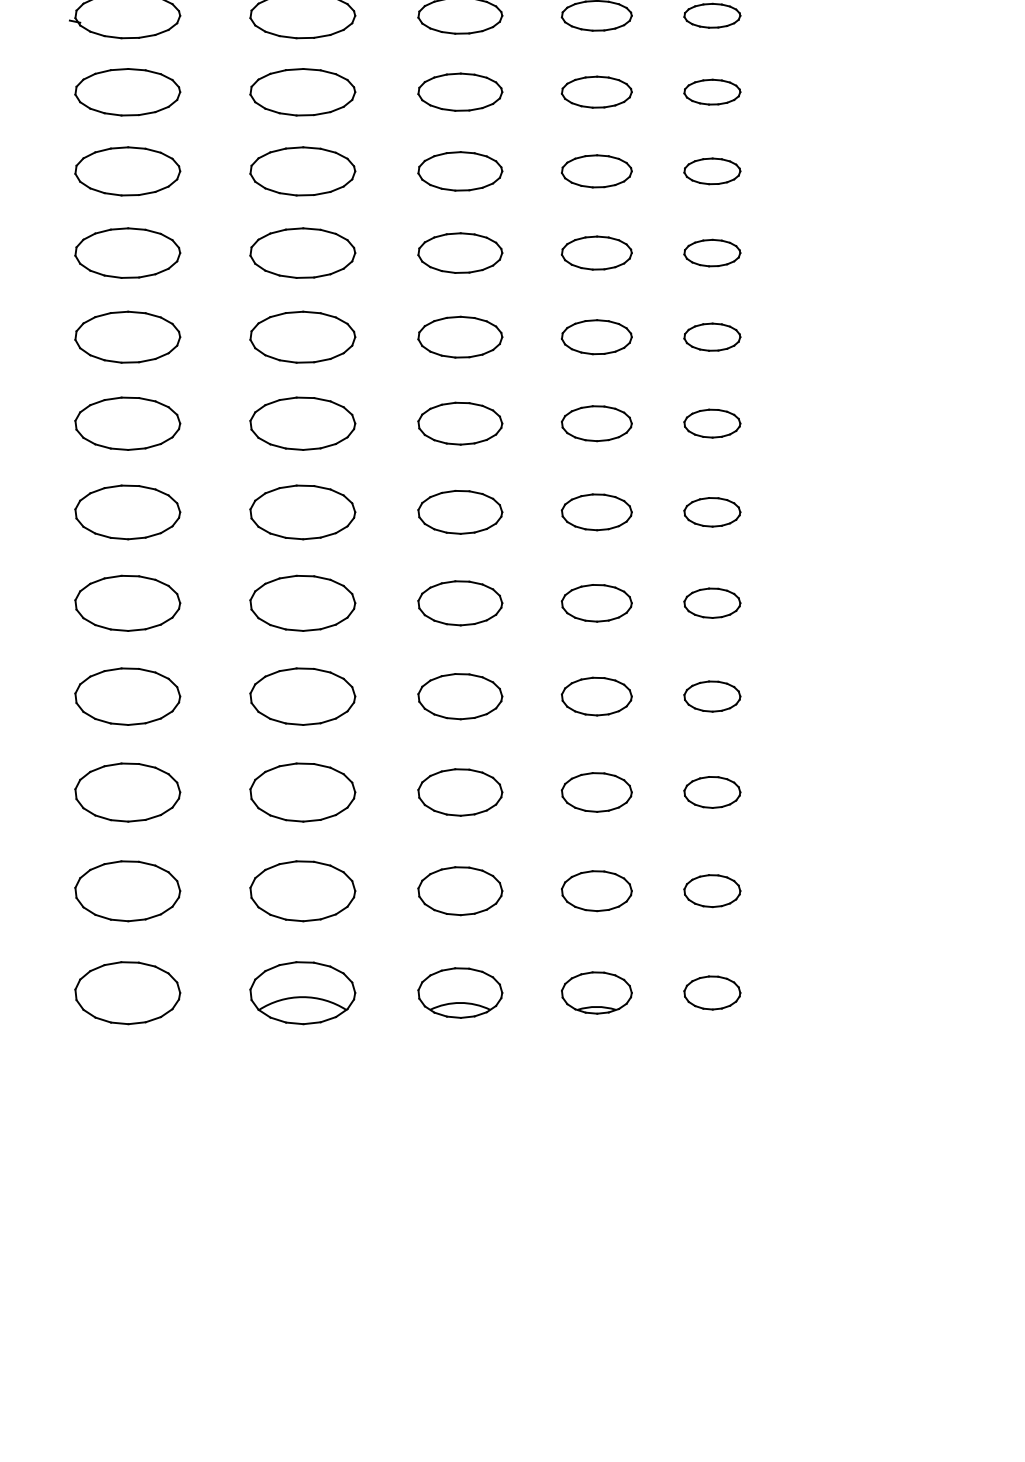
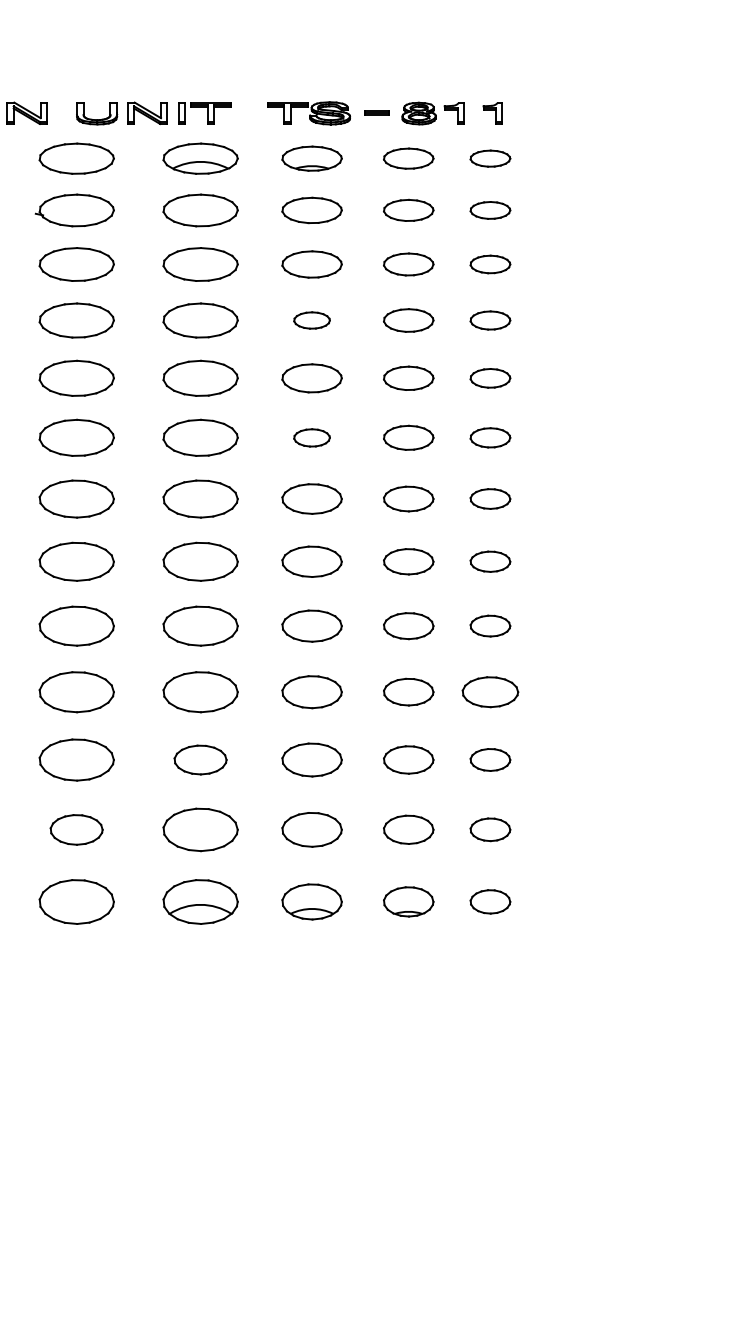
part: (459, 171) -> (311, 320), size x0.6
part: (459, 336) -> (311, 437), size x0.6
part: (712, 695) -> (490, 691), size x1.4
part: (302, 791) -> (200, 759), size x0.7
part: (127, 890) -> (76, 829), size x0.7

